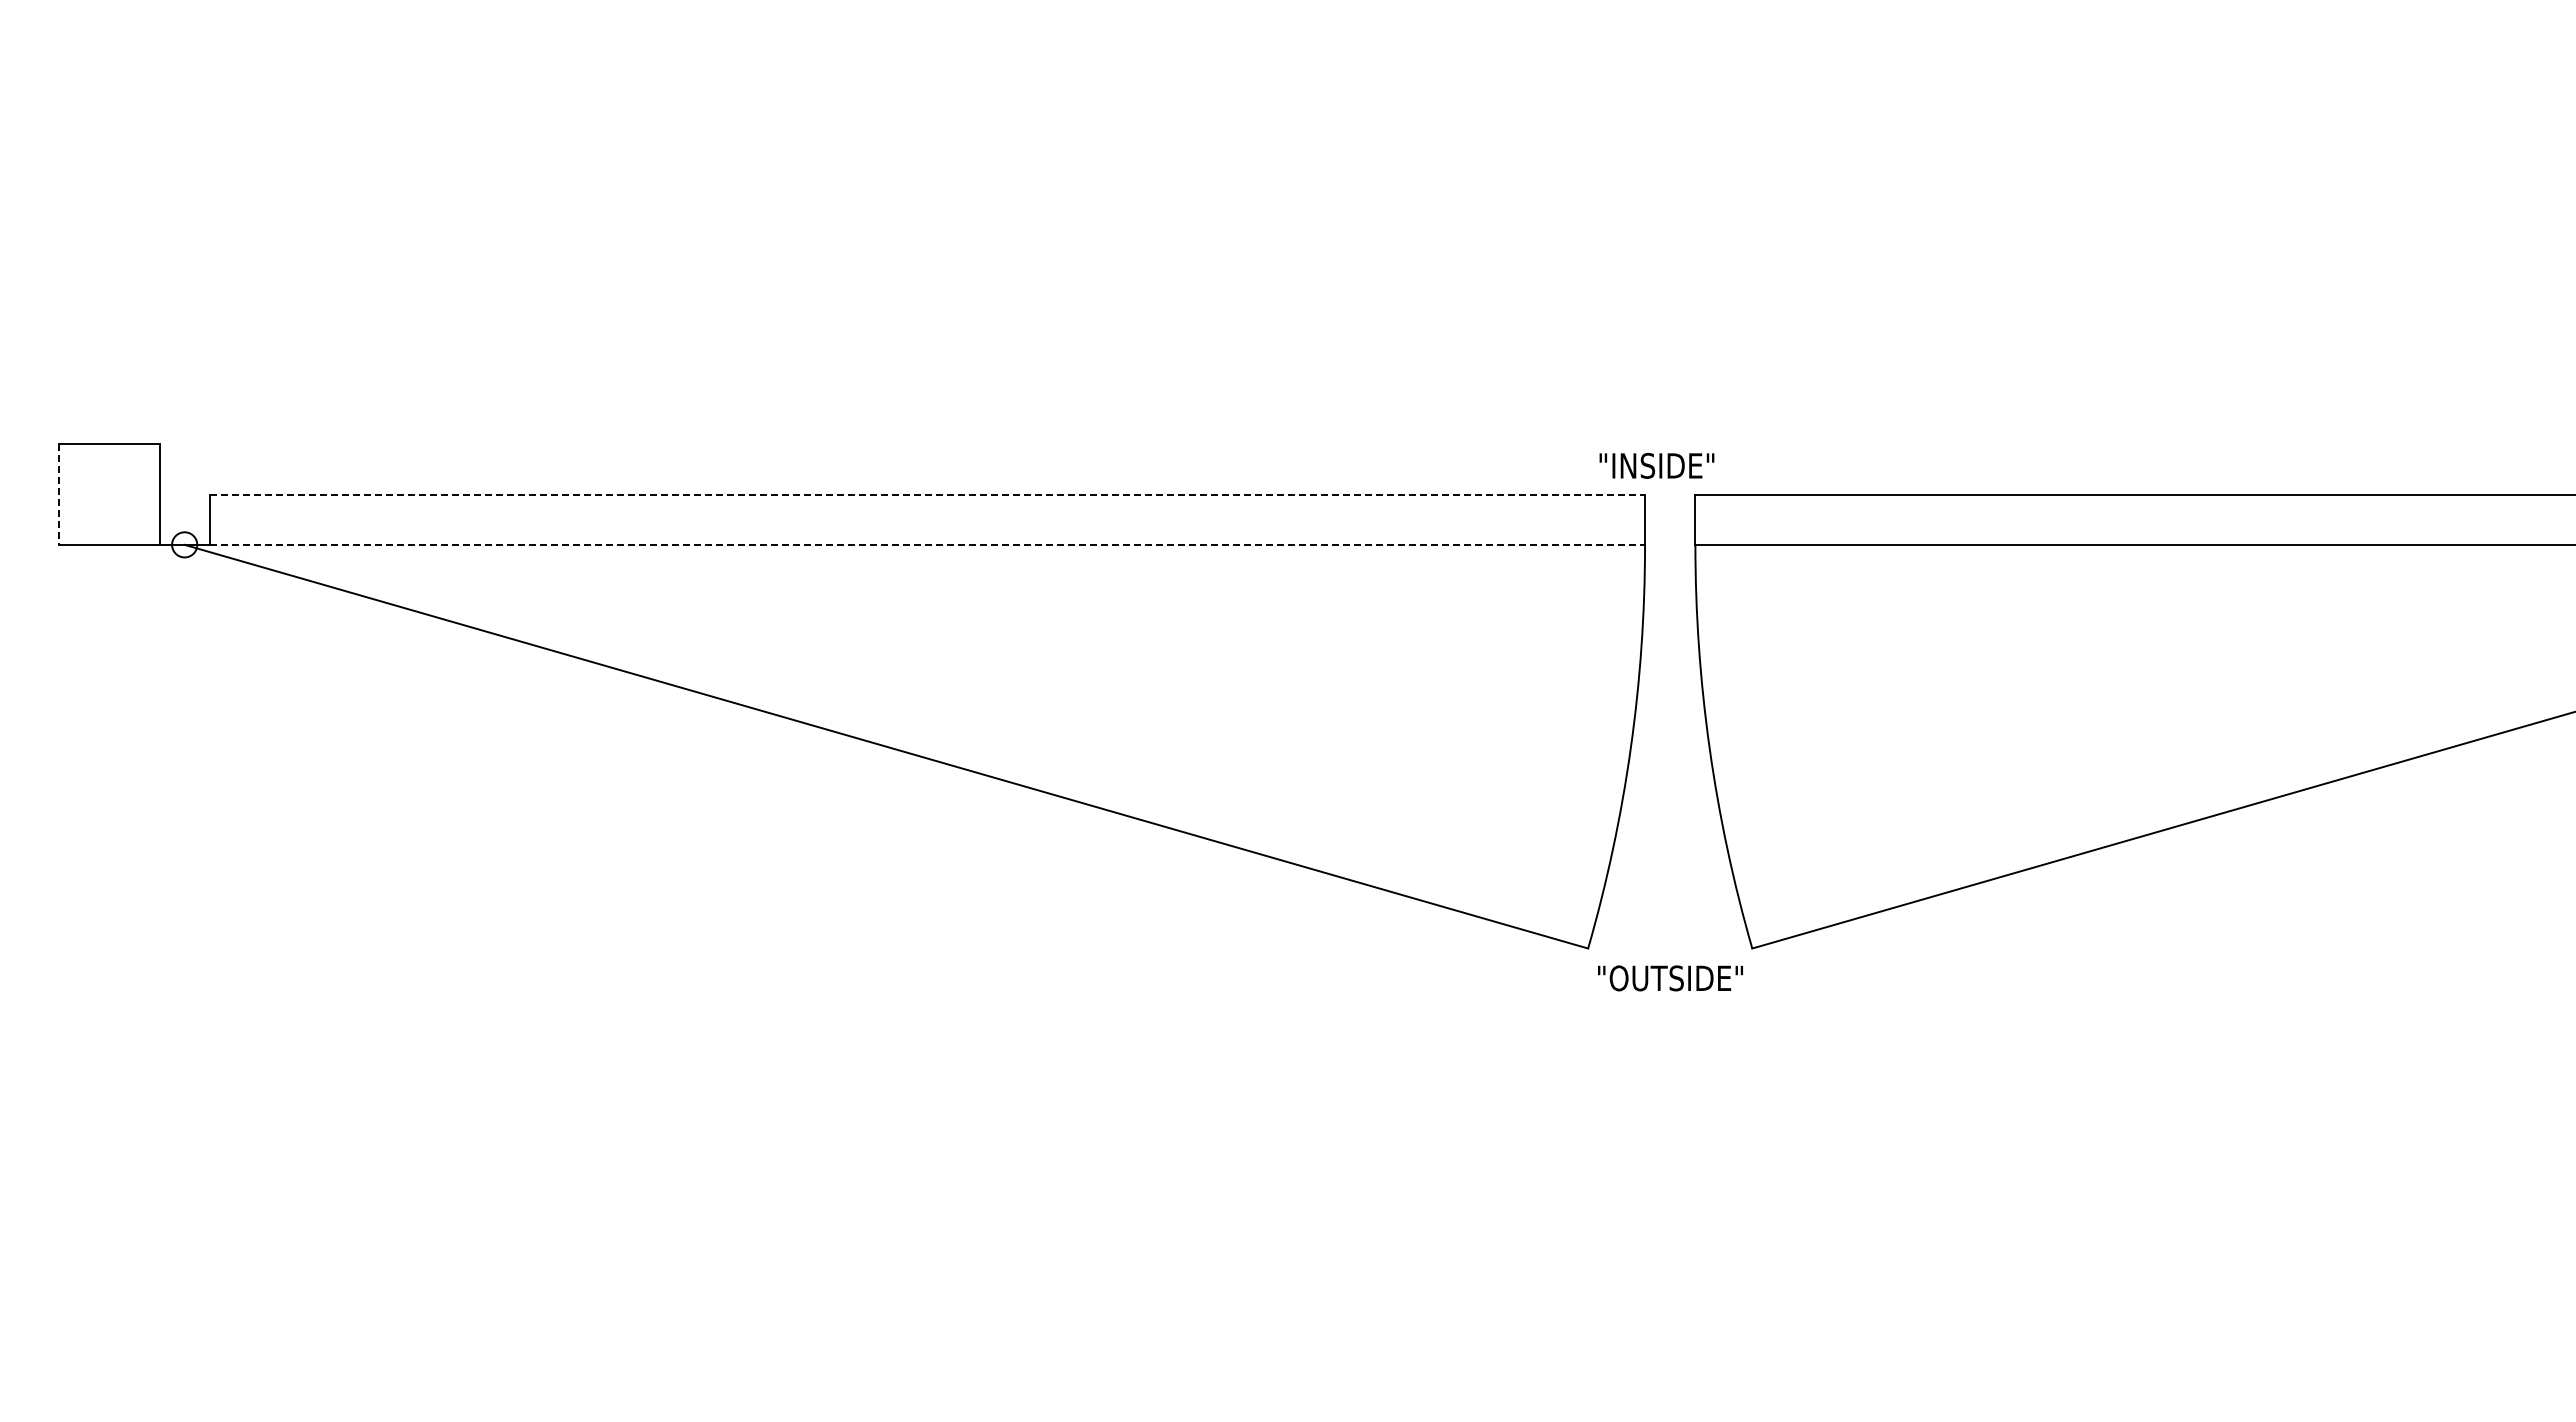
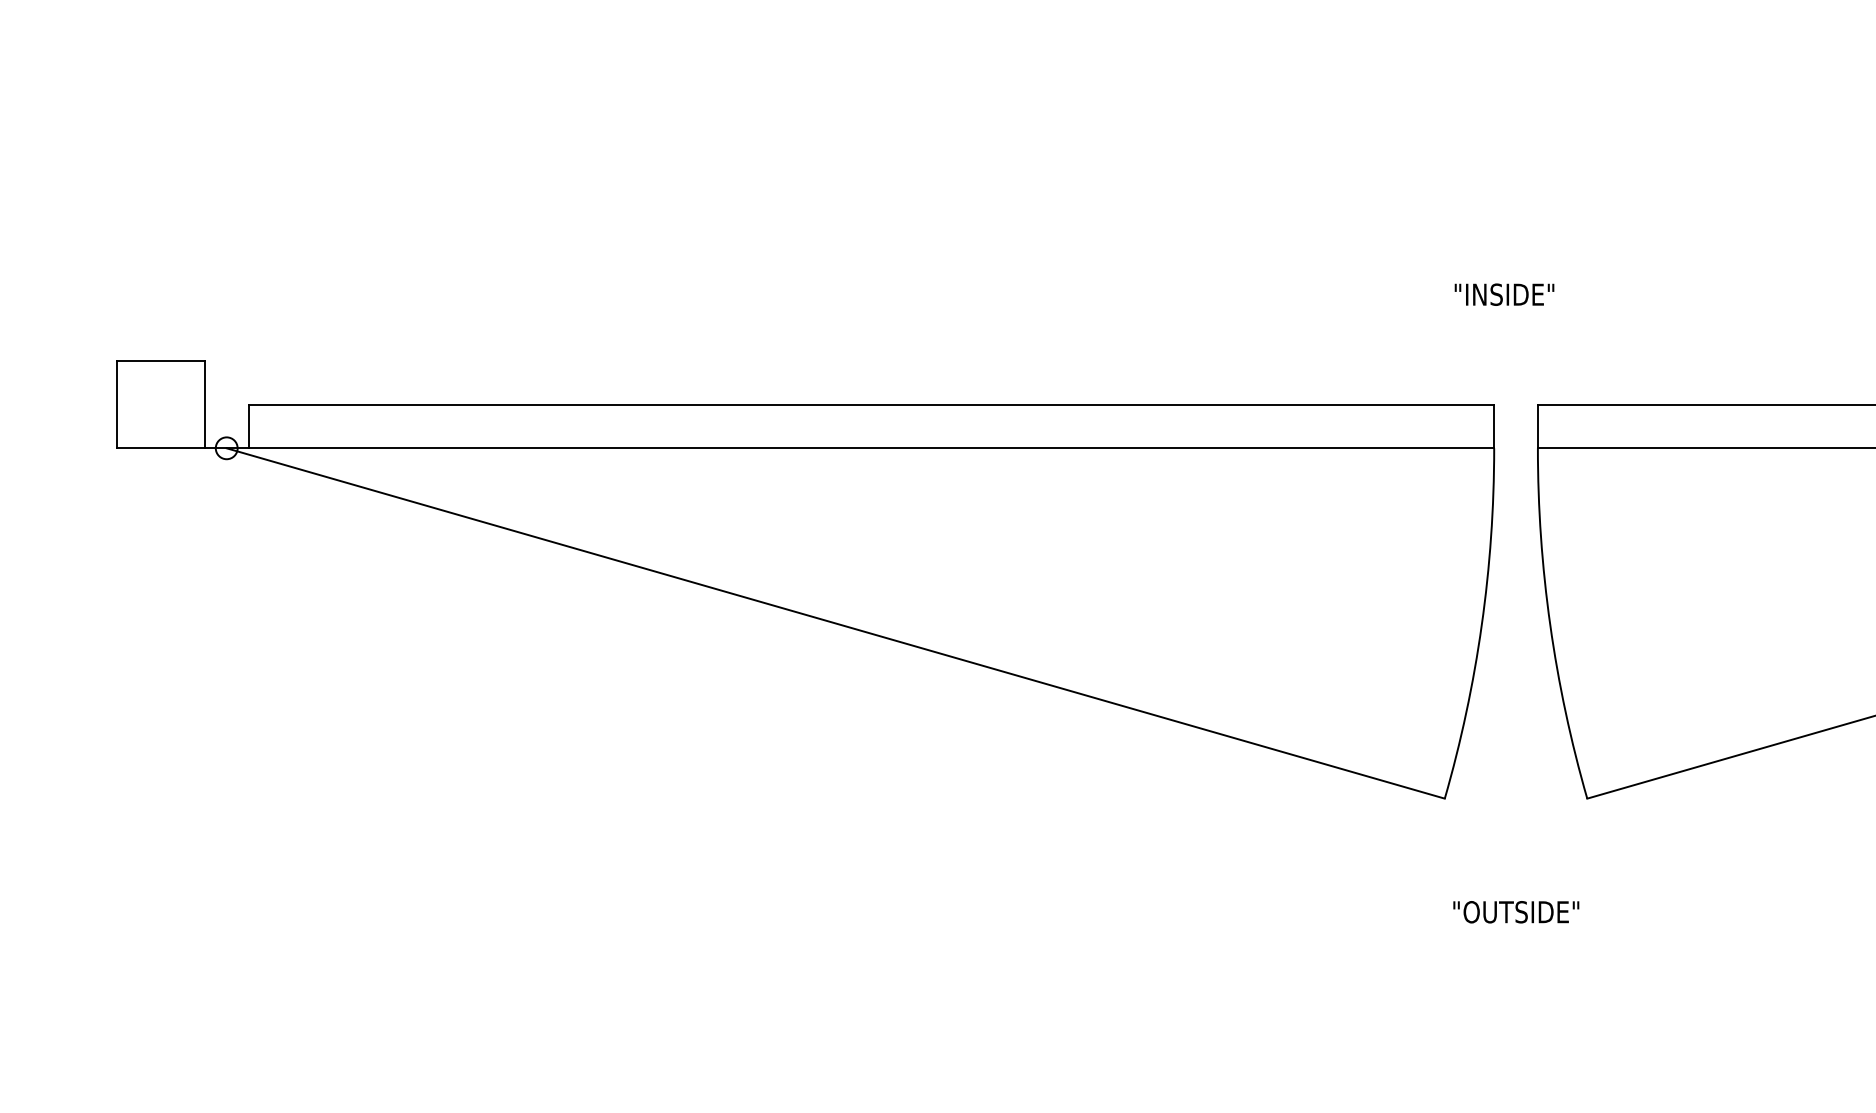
text: (1656, 465) -> (1504, 294), moved
line: (927, 494) -> (871, 404), dashed -> solid
line: (58, 495) -> (117, 405), dashed -> solid
line: (927, 544) -> (871, 447), dashed -> solid
text: (1670, 978) -> (1516, 912), moved

